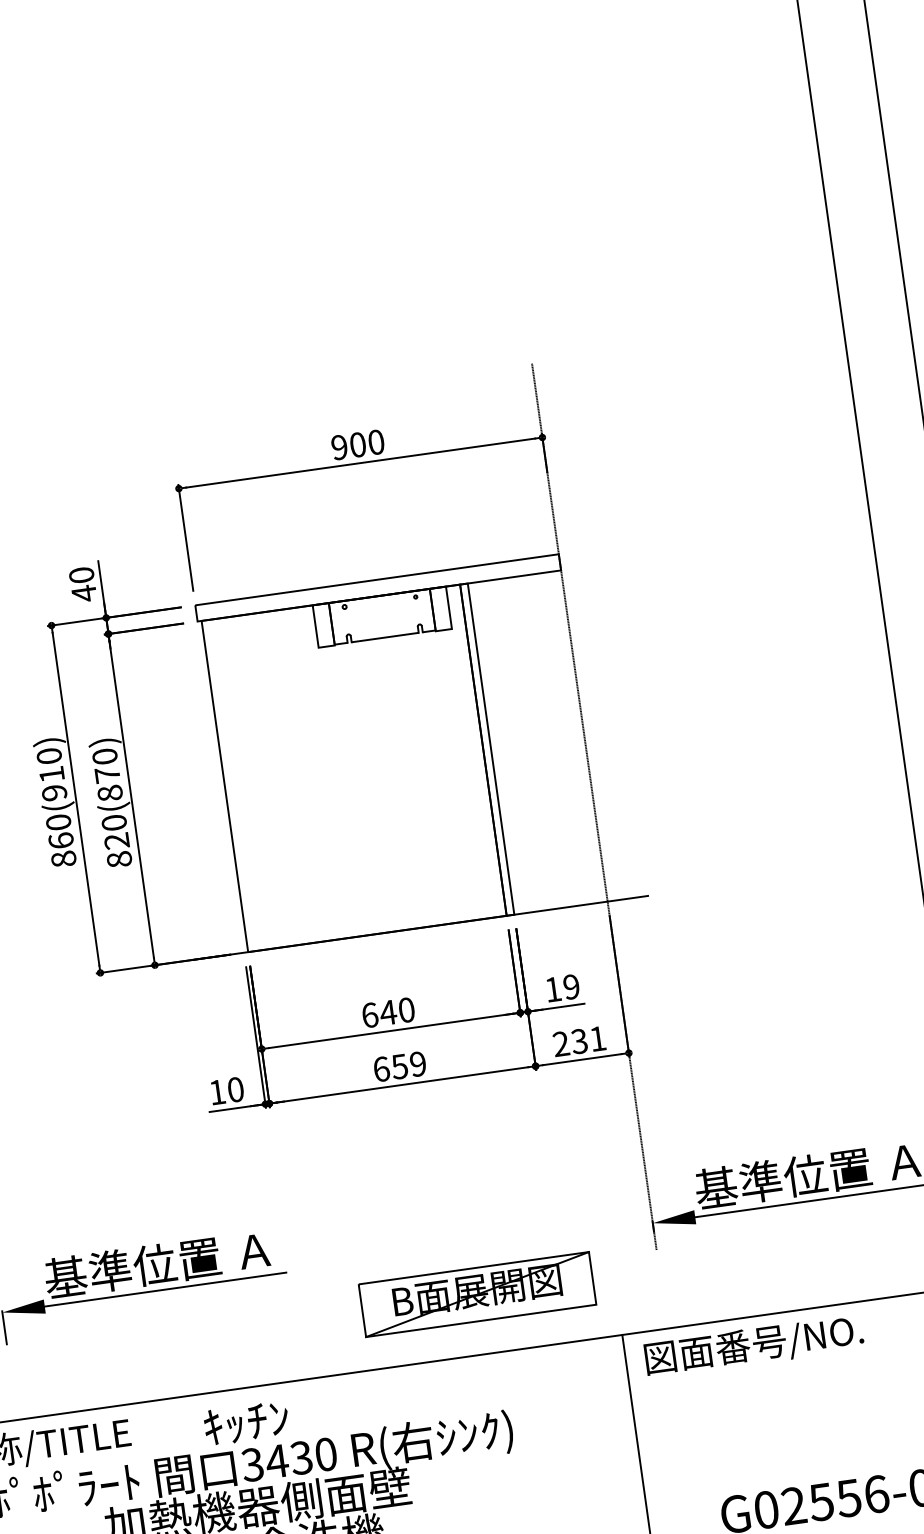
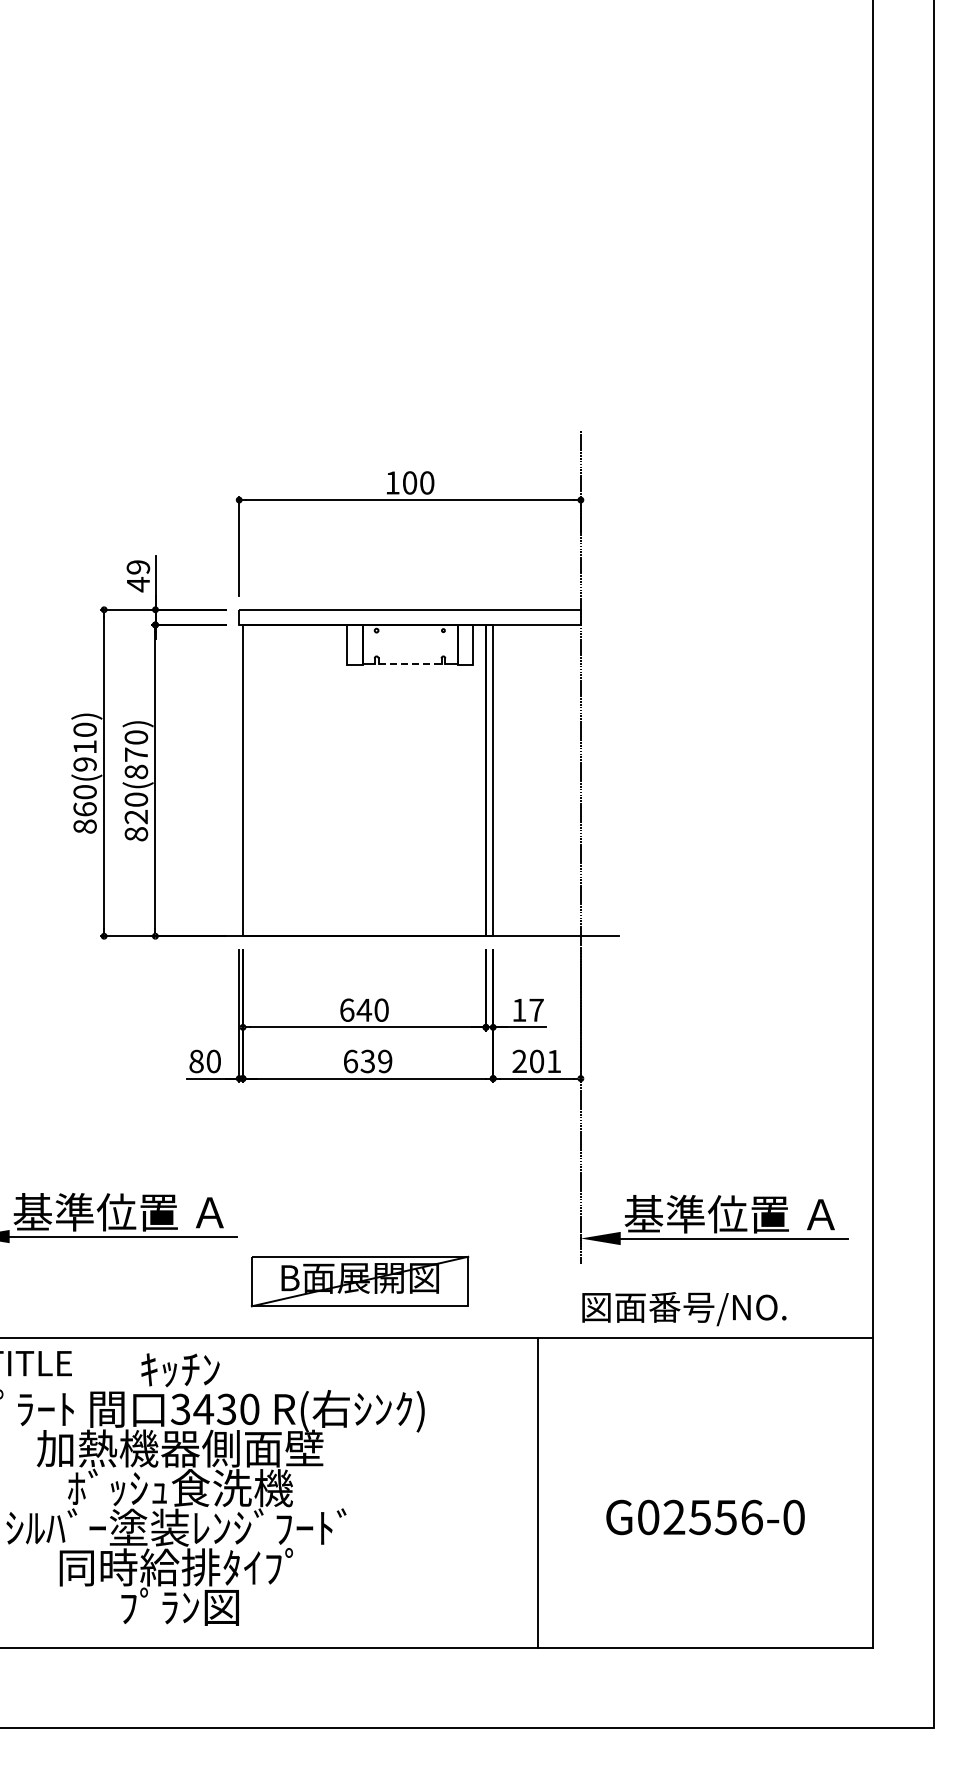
text: (339, 447) -> (392, 482), 900 -> 100
text: (81, 575) -> (138, 567), 40 -> 49
line: (385, 637) -> (410, 664), solid -> dashed
text: (571, 986) -> (536, 1009), 19 -> 17
text: (579, 1041) -> (536, 1061), 231 -> 201
text: (399, 1065) -> (367, 1060), 659 -> 639
text: (217, 1092) -> (196, 1061), 10 -> 80
part: (478, 1294) -> (360, 1281), moved
text: (754, 1346) -> (684, 1309), moved

